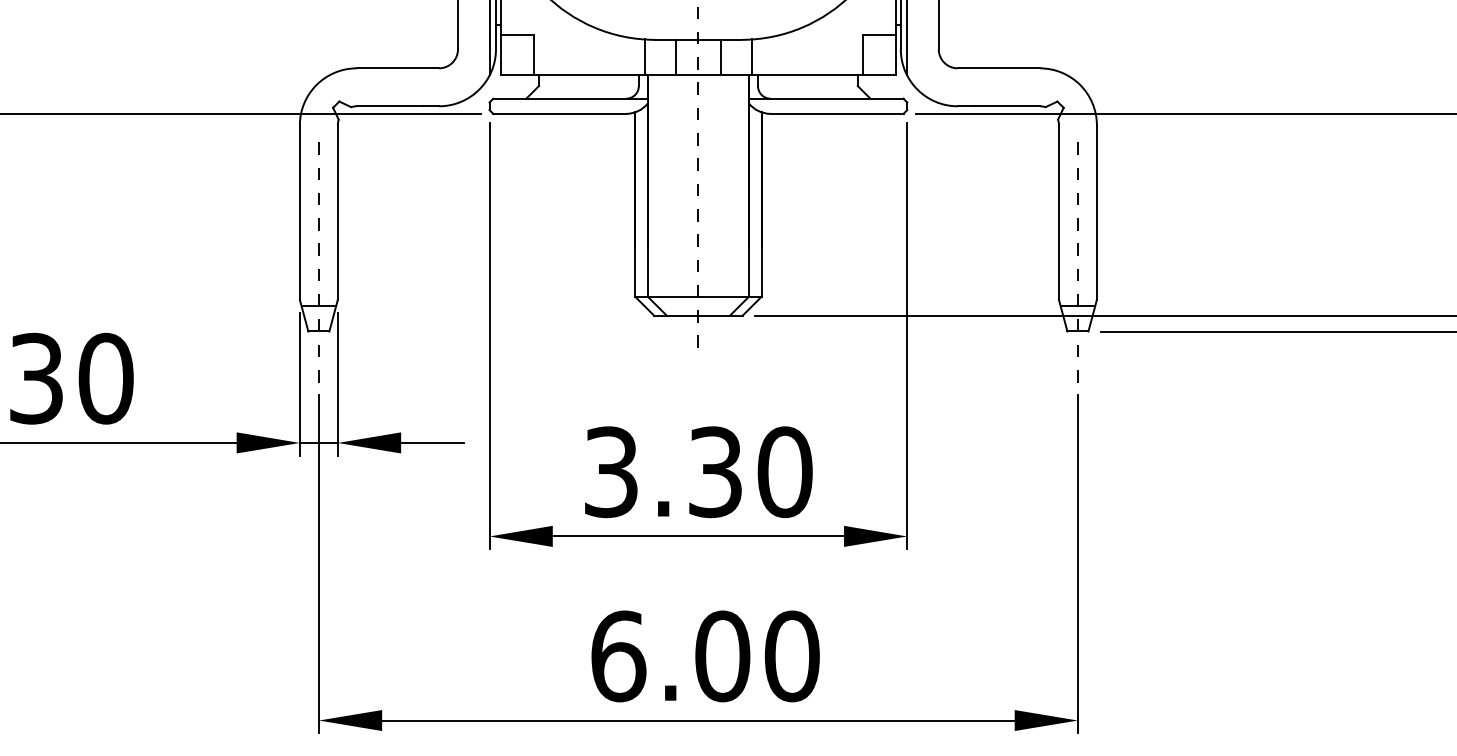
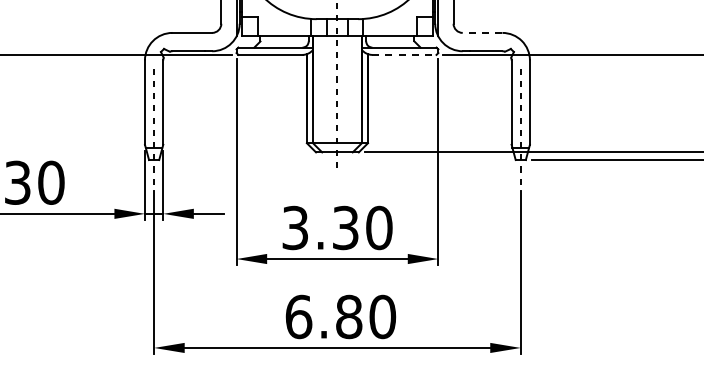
line: (998, 67) -> (482, 32), solid -> dashed
line: (837, 113) -> (404, 54), solid -> dashed
text: (723, 655) -> (349, 316), 6.00 -> 6.80

